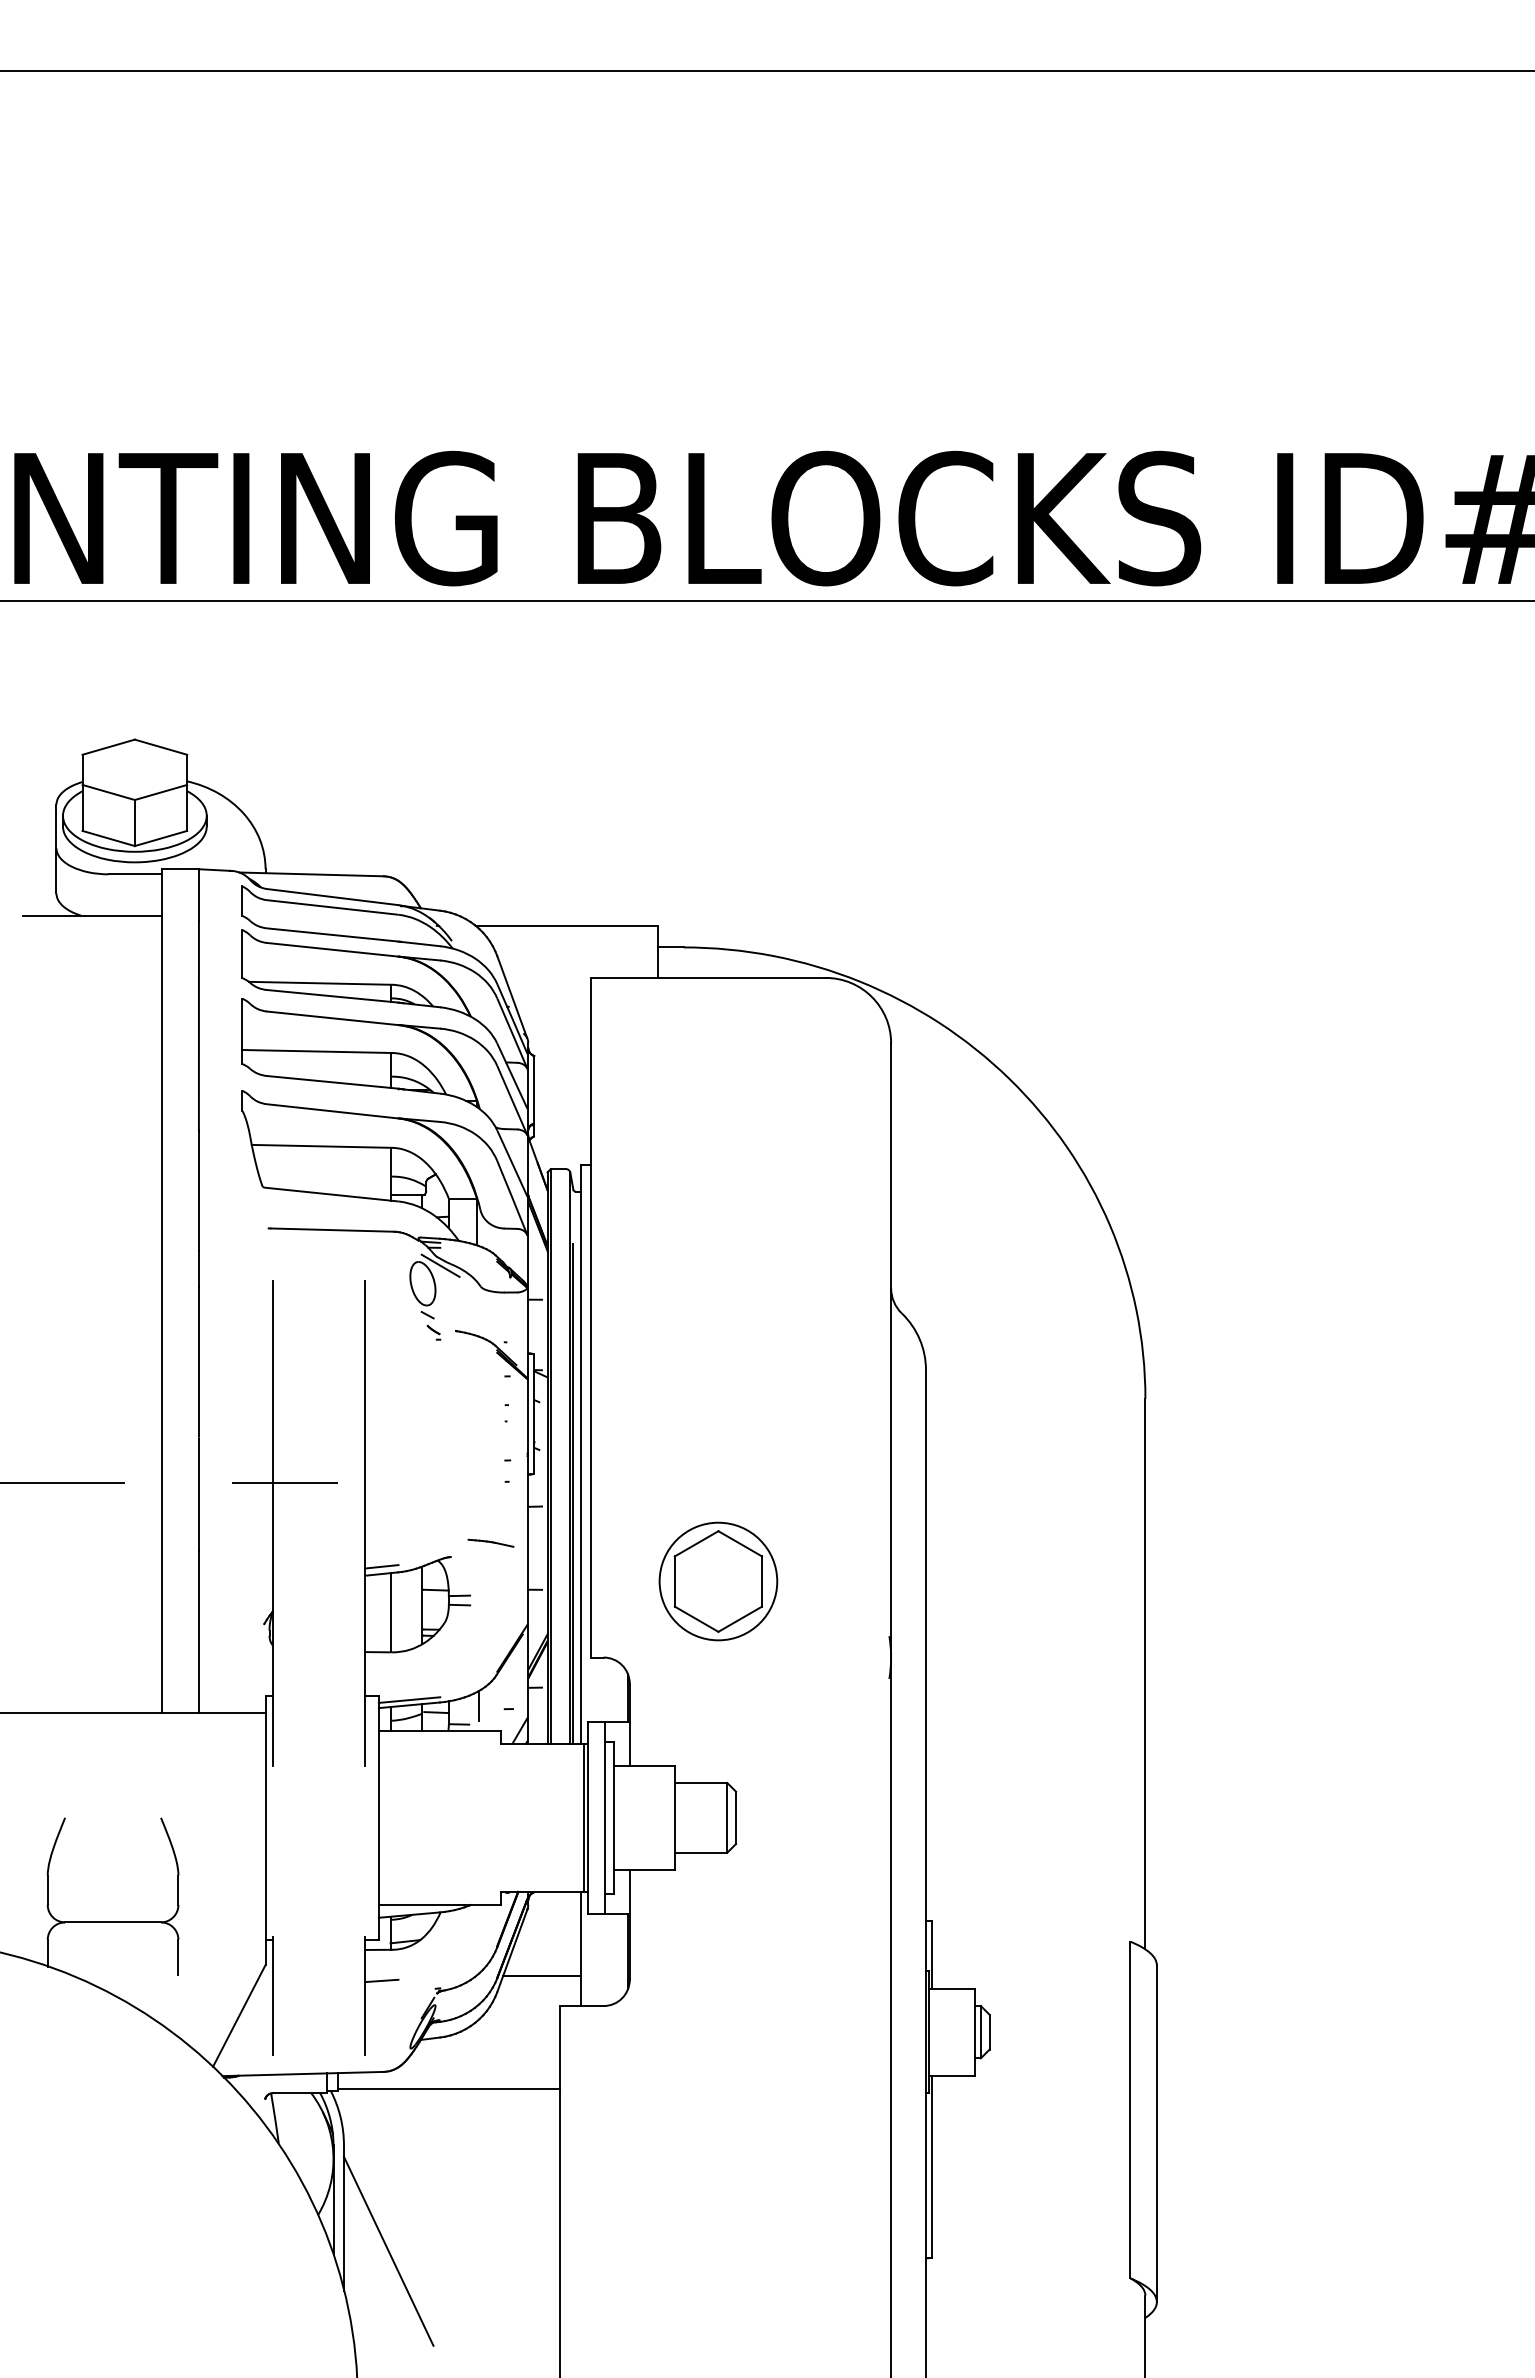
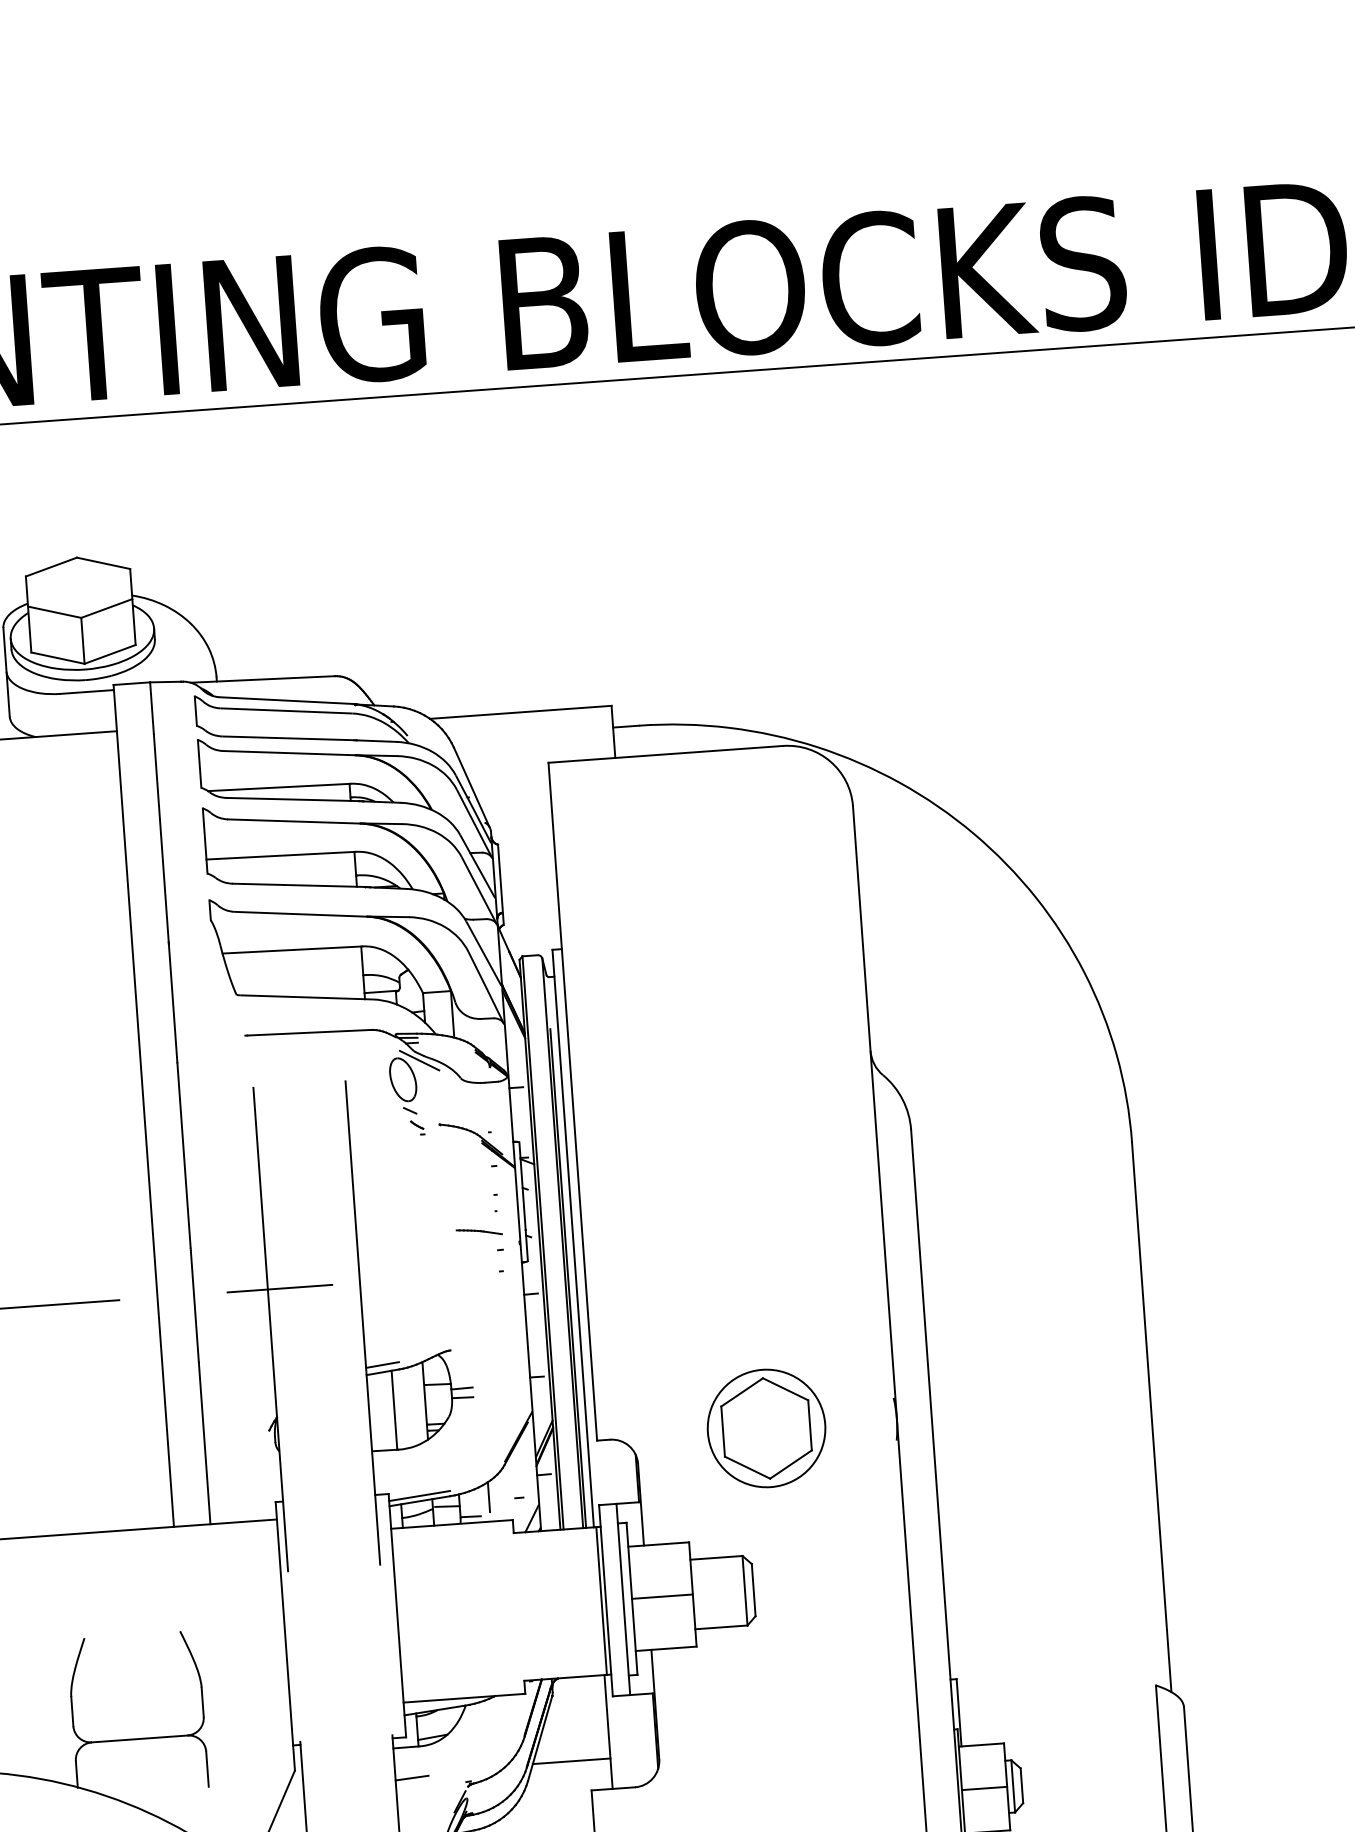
part: (490, 1542) -> (478, 1231), moved
part: (718, 1581) -> (766, 1428), moved
line: (644, 1817) -> (662, 1596), added
line: (951, 2032) -> (983, 1788), added

